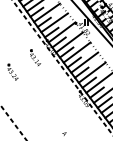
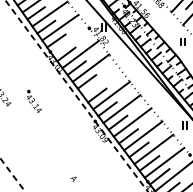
line: (62, 32) -> (70, 40), removed
part: (35, 57) -> (34, 100), moved
line: (84, 62) -> (100, 81), removed

